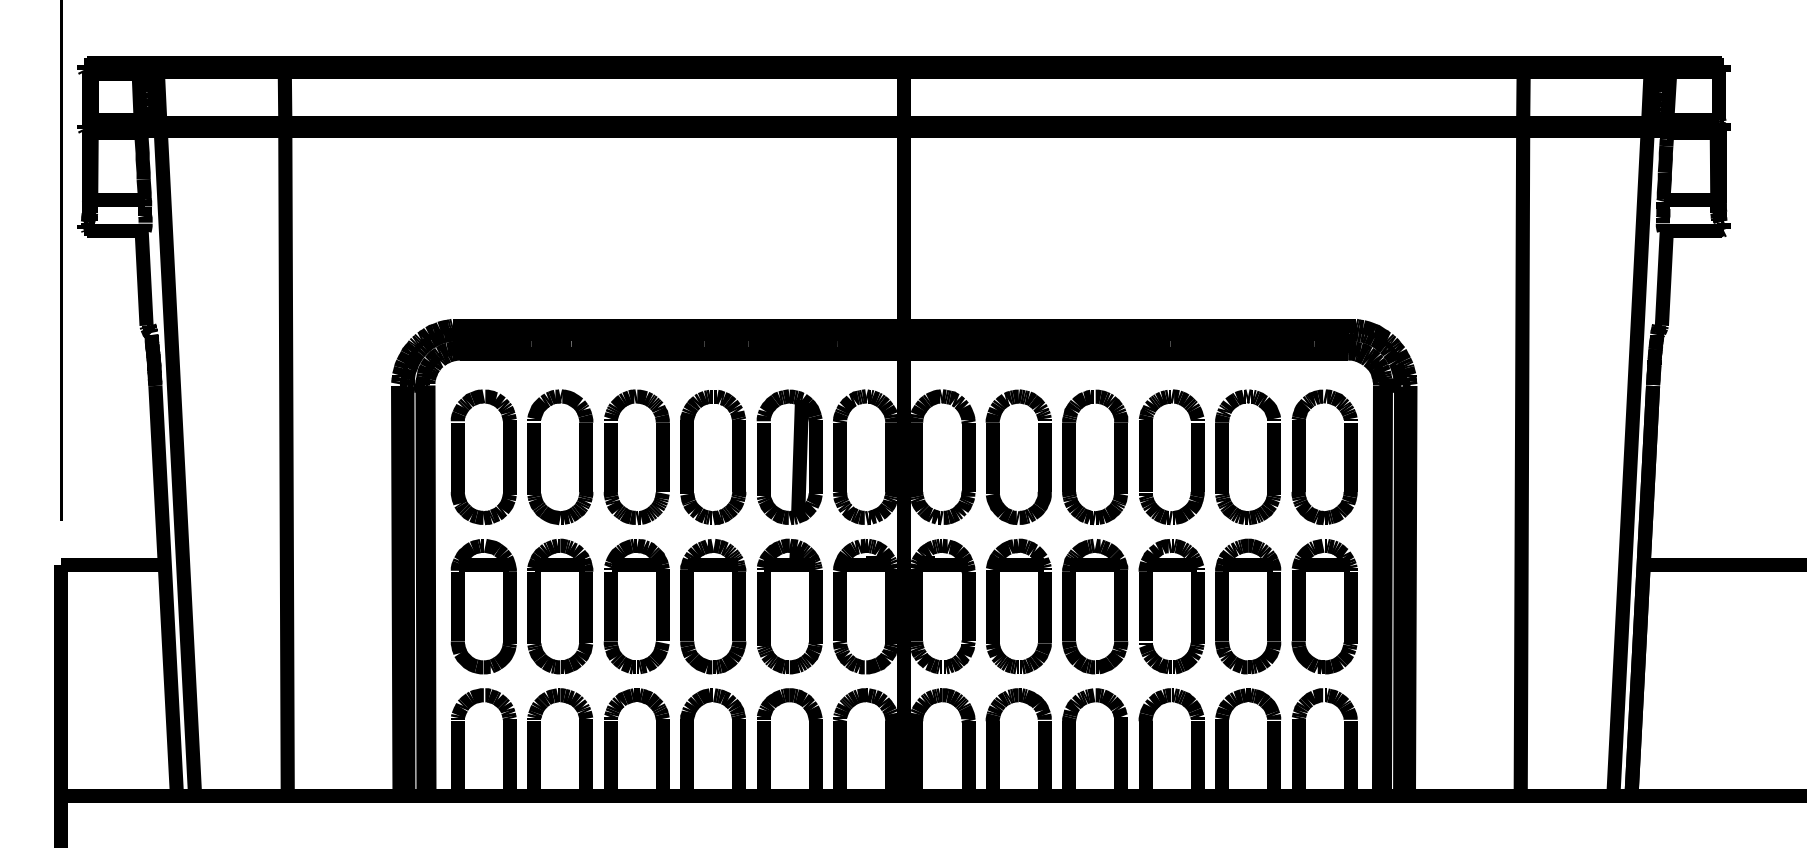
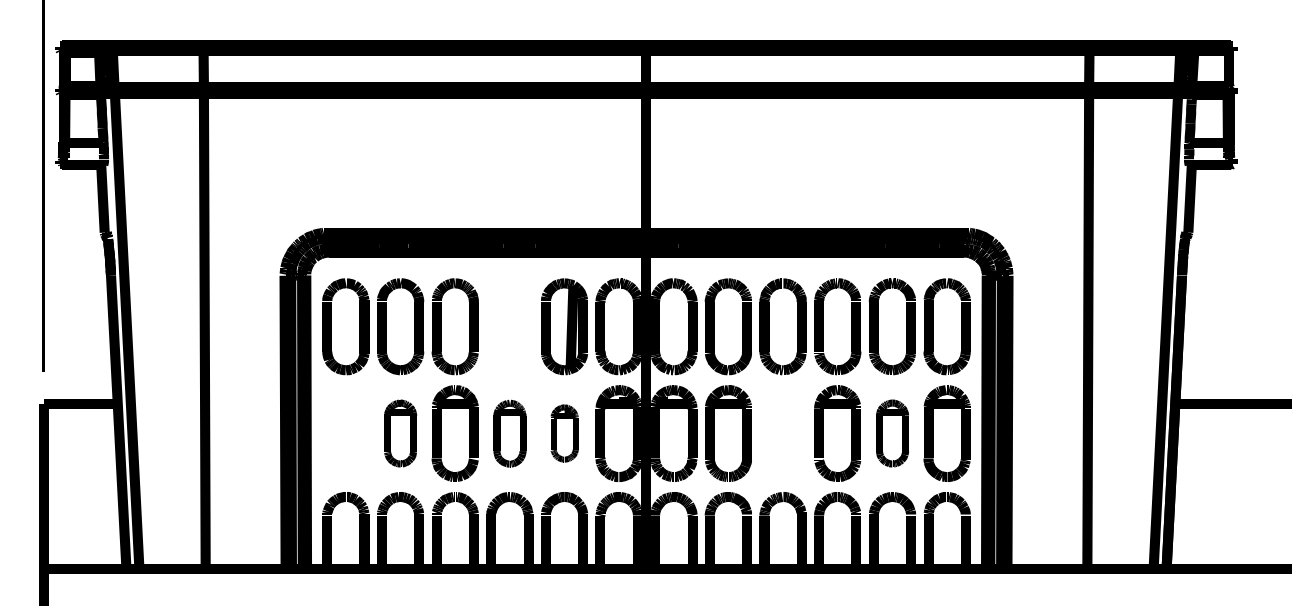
part: (732, 457) -> (523, 326), removed
part: (483, 606) -> (345, 433), removed
part: (560, 606) -> (400, 433), size x0.7
part: (713, 606) -> (510, 433), size x0.7
part: (789, 606) -> (564, 433), size x0.6
part: (1095, 606) -> (783, 433), removed
part: (1248, 606) -> (892, 433), size x0.7

